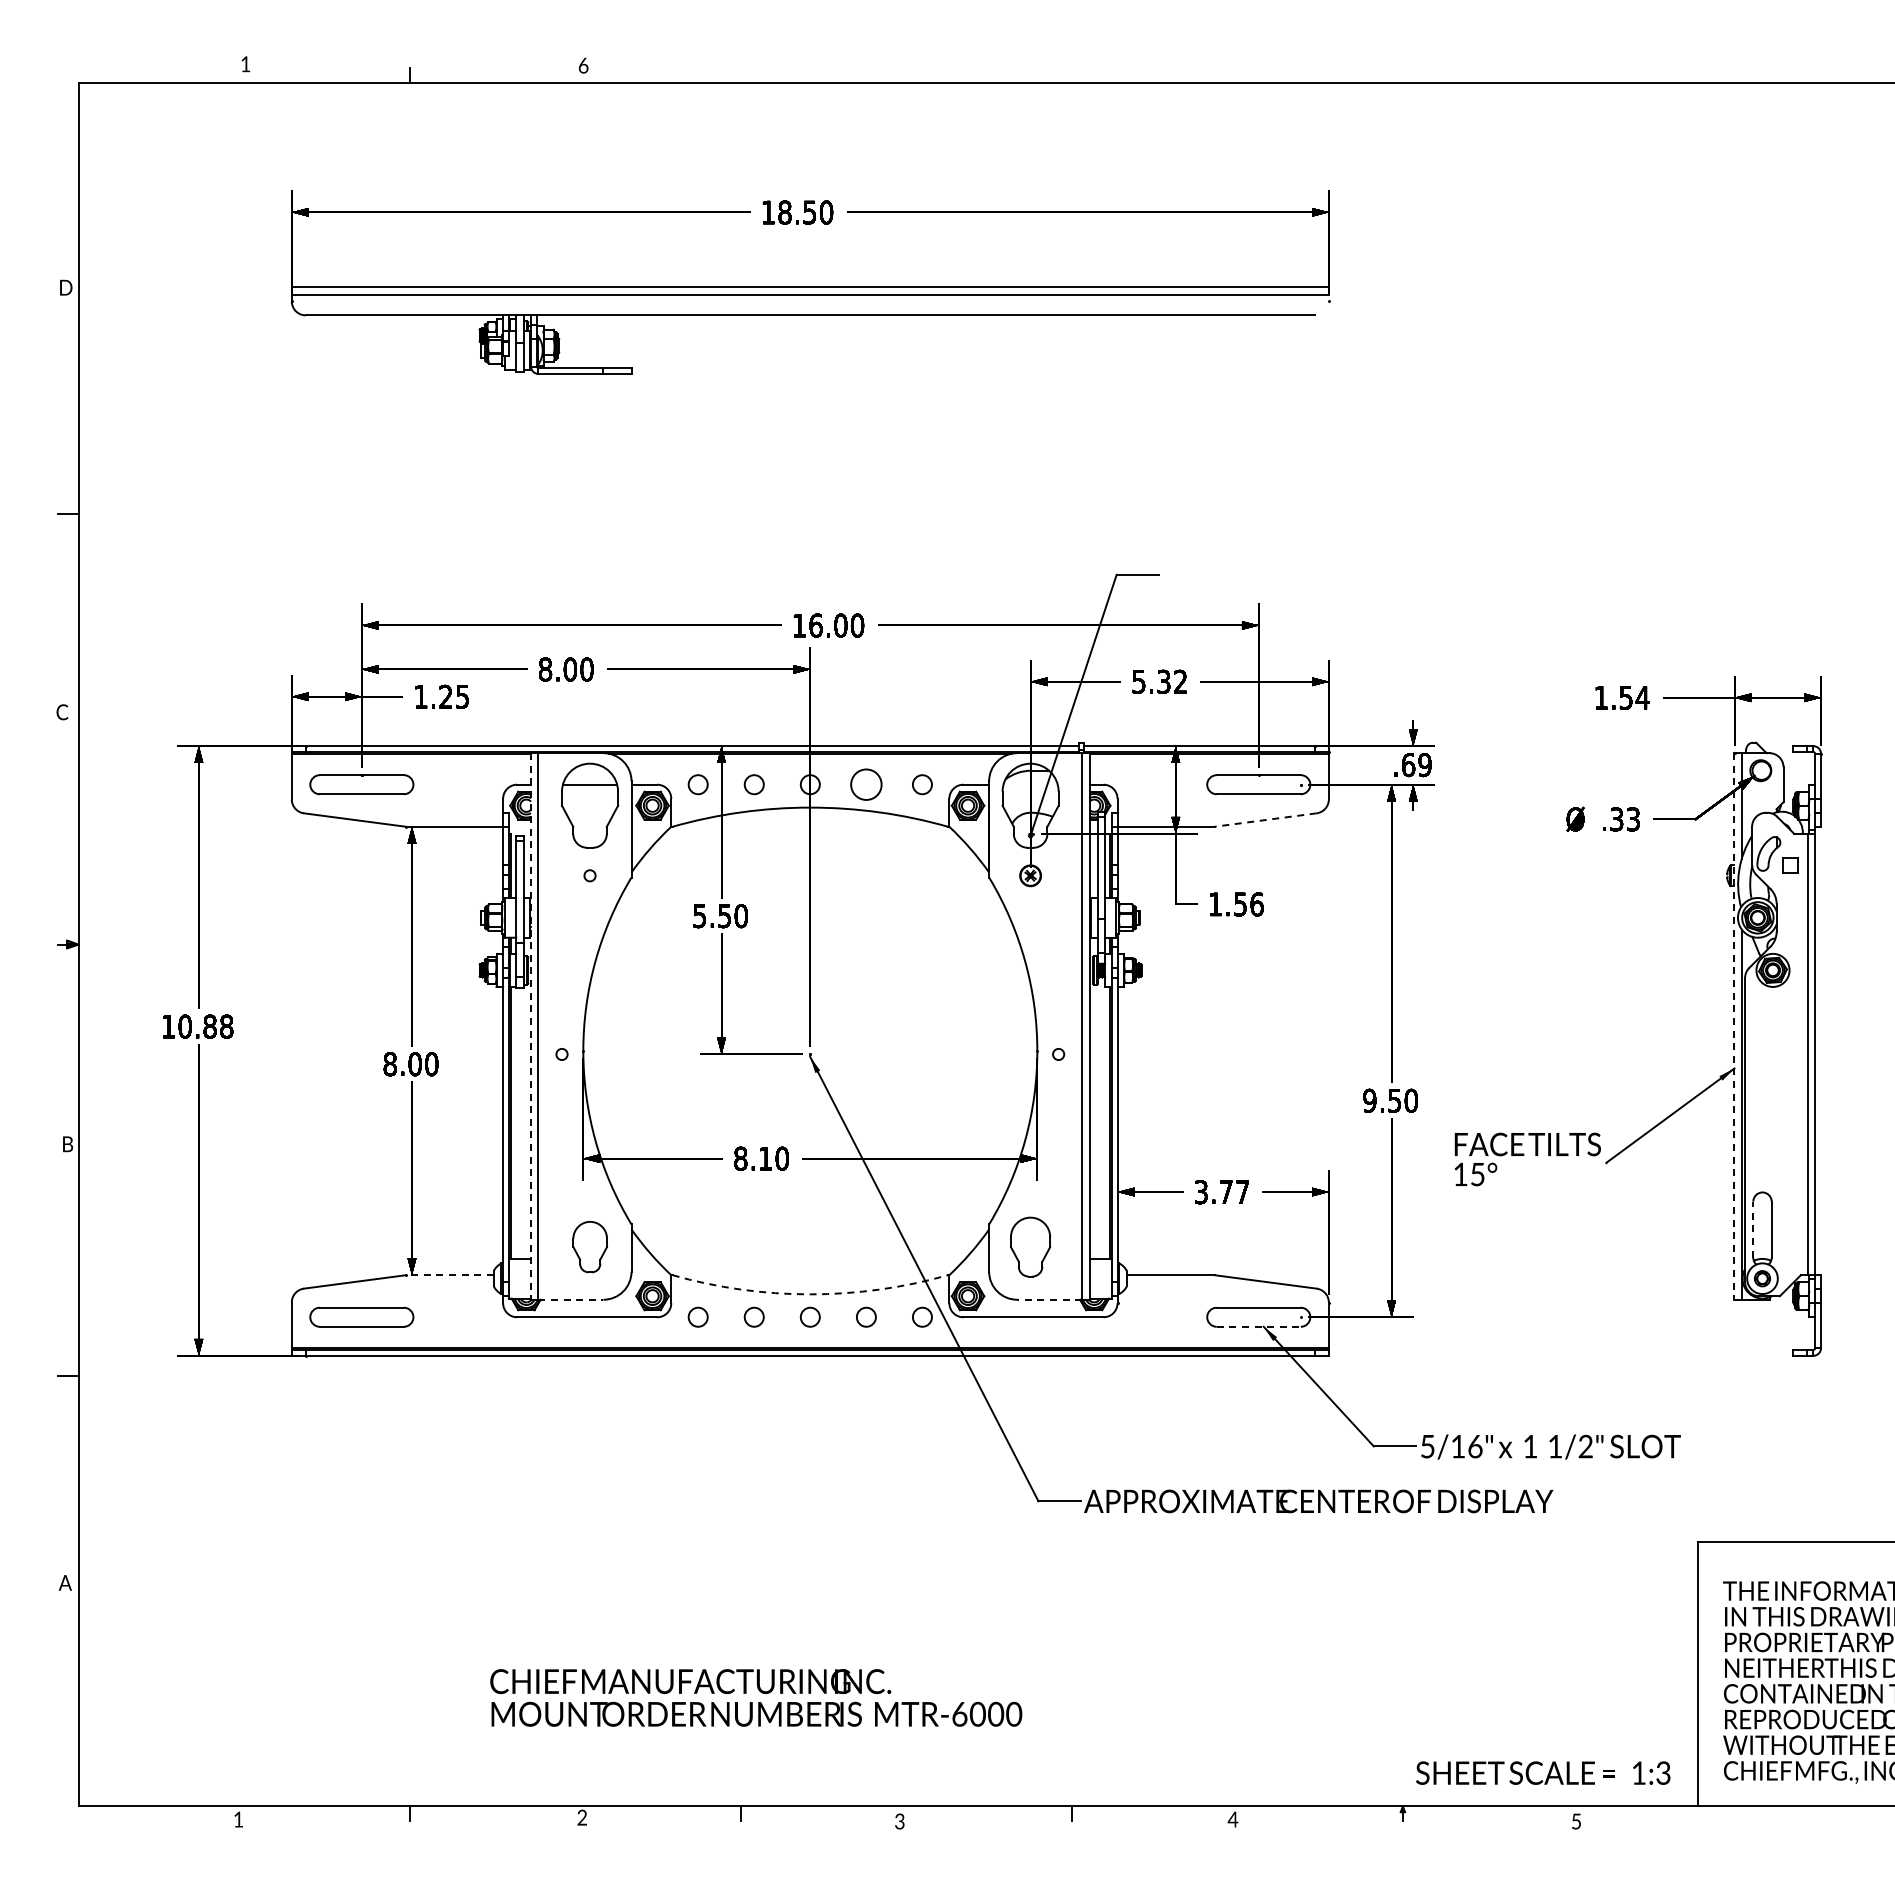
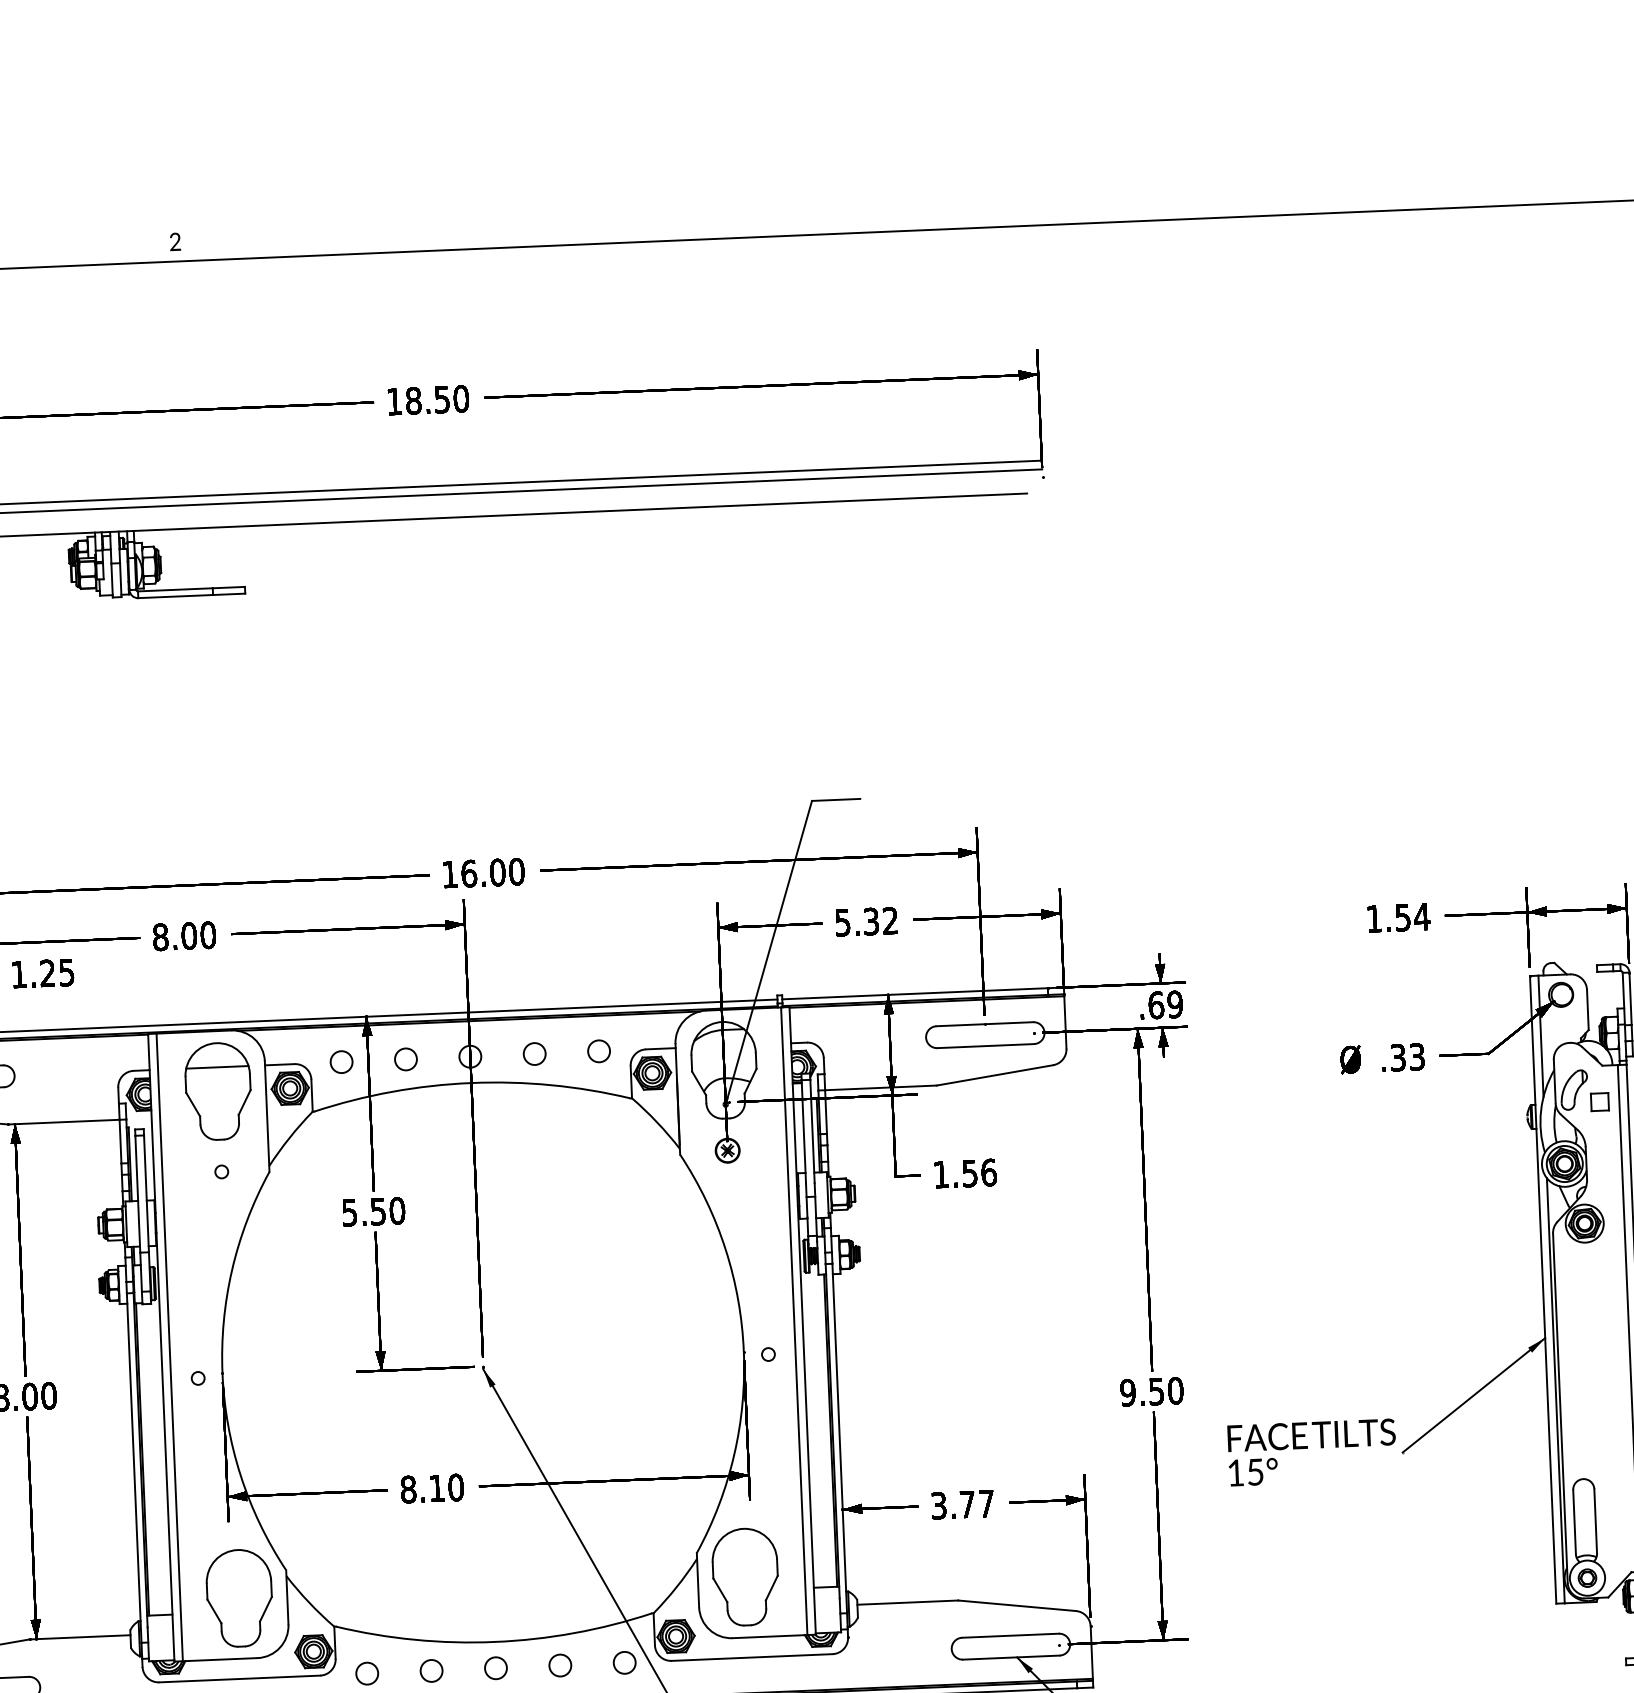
text: (583, 65) -> (175, 241), 6 -> 2
circle: (865, 784) -> (533, 1053), size x0.62
line: (1265, 820) -> (994, 1075), dashed -> solid
line: (531, 1026) -> (161, 1347), dashed -> solid
line: (1734, 1026) -> (1543, 1289), dashed -> solid
line: (1753, 1229) -> (1574, 1522), dashed -> solid
part: (590, 1246) -> (240, 1597), size x1.67
part: (1030, 1246) -> (745, 1576), size x1.43
line: (449, 1275) -> (79, 1637), dashed -> solid
arc: (810, 1294) -> (495, 1642), dashed -> solid
line: (570, 1299) -> (219, 1659), dashed -> solid
line: (1049, 1299) -> (769, 1636), dashed -> solid
line: (1259, 1326) -> (1012, 1657), dashed -> solid

